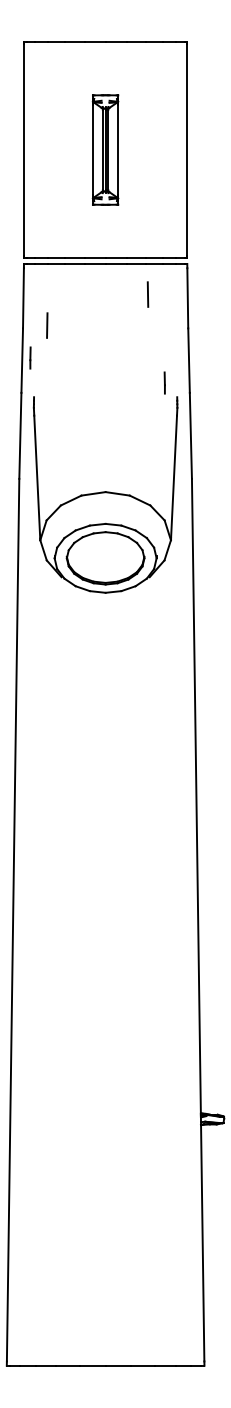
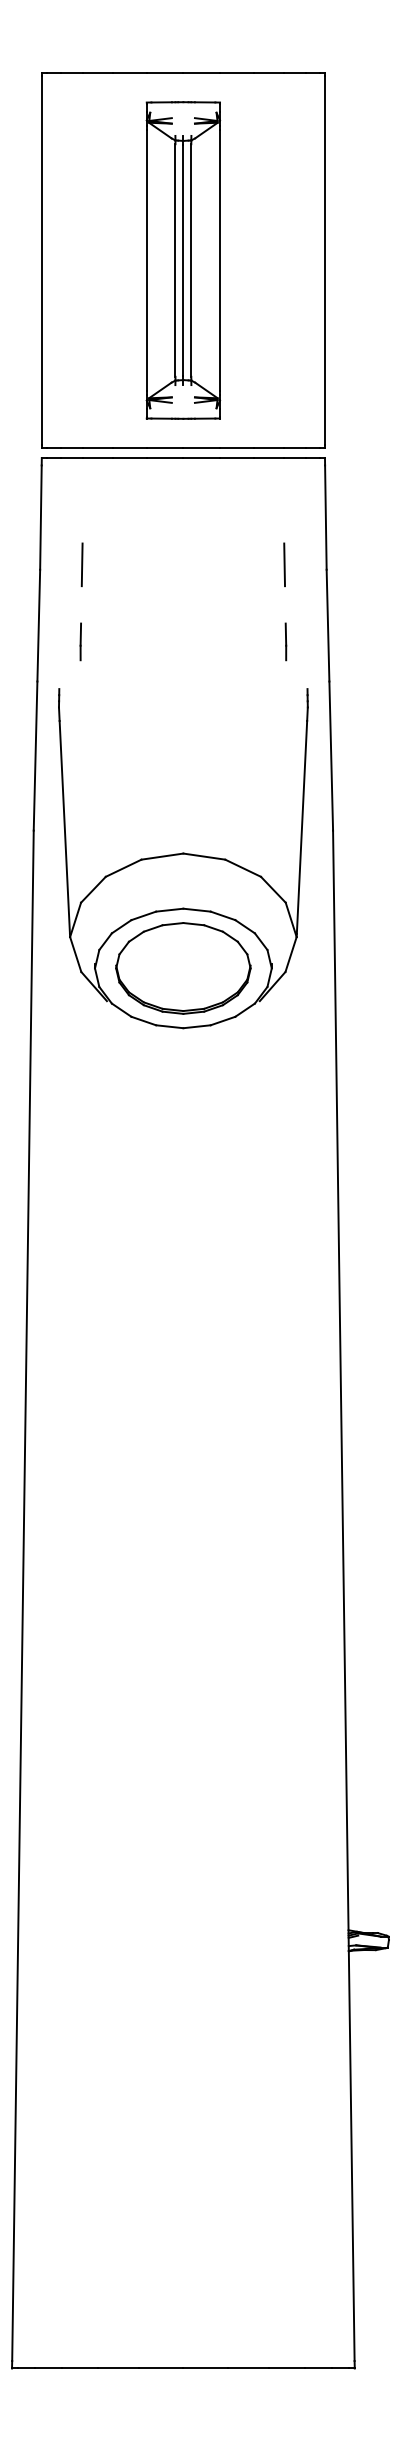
part: (105, 149) -> (183, 259), size x1.67
line: (147, 294) -> (283, 564), moved
line: (30, 357) -> (80, 640), moved
line: (164, 382) -> (285, 640), moved

